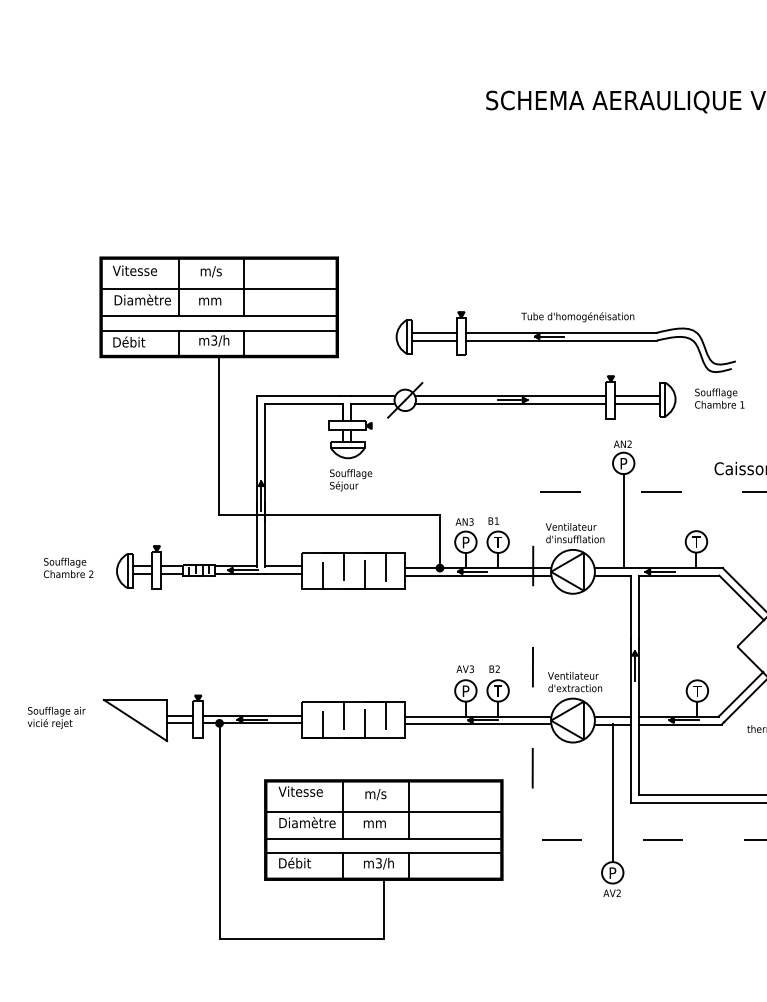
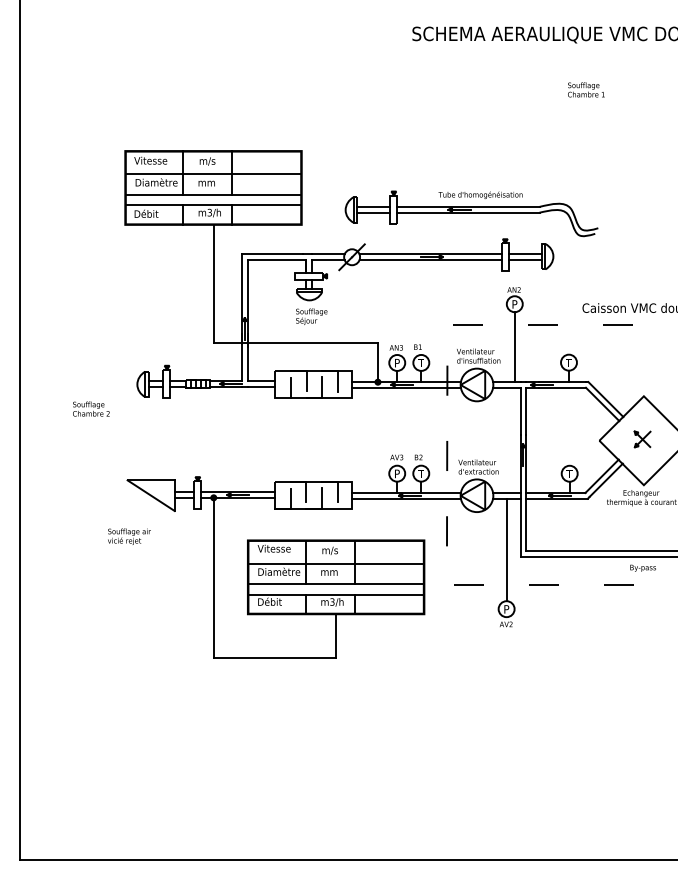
text: (719, 397) -> (586, 89), moved
text: (68, 567) -> (91, 408), moved
text: (56, 717) -> (129, 536), moved

